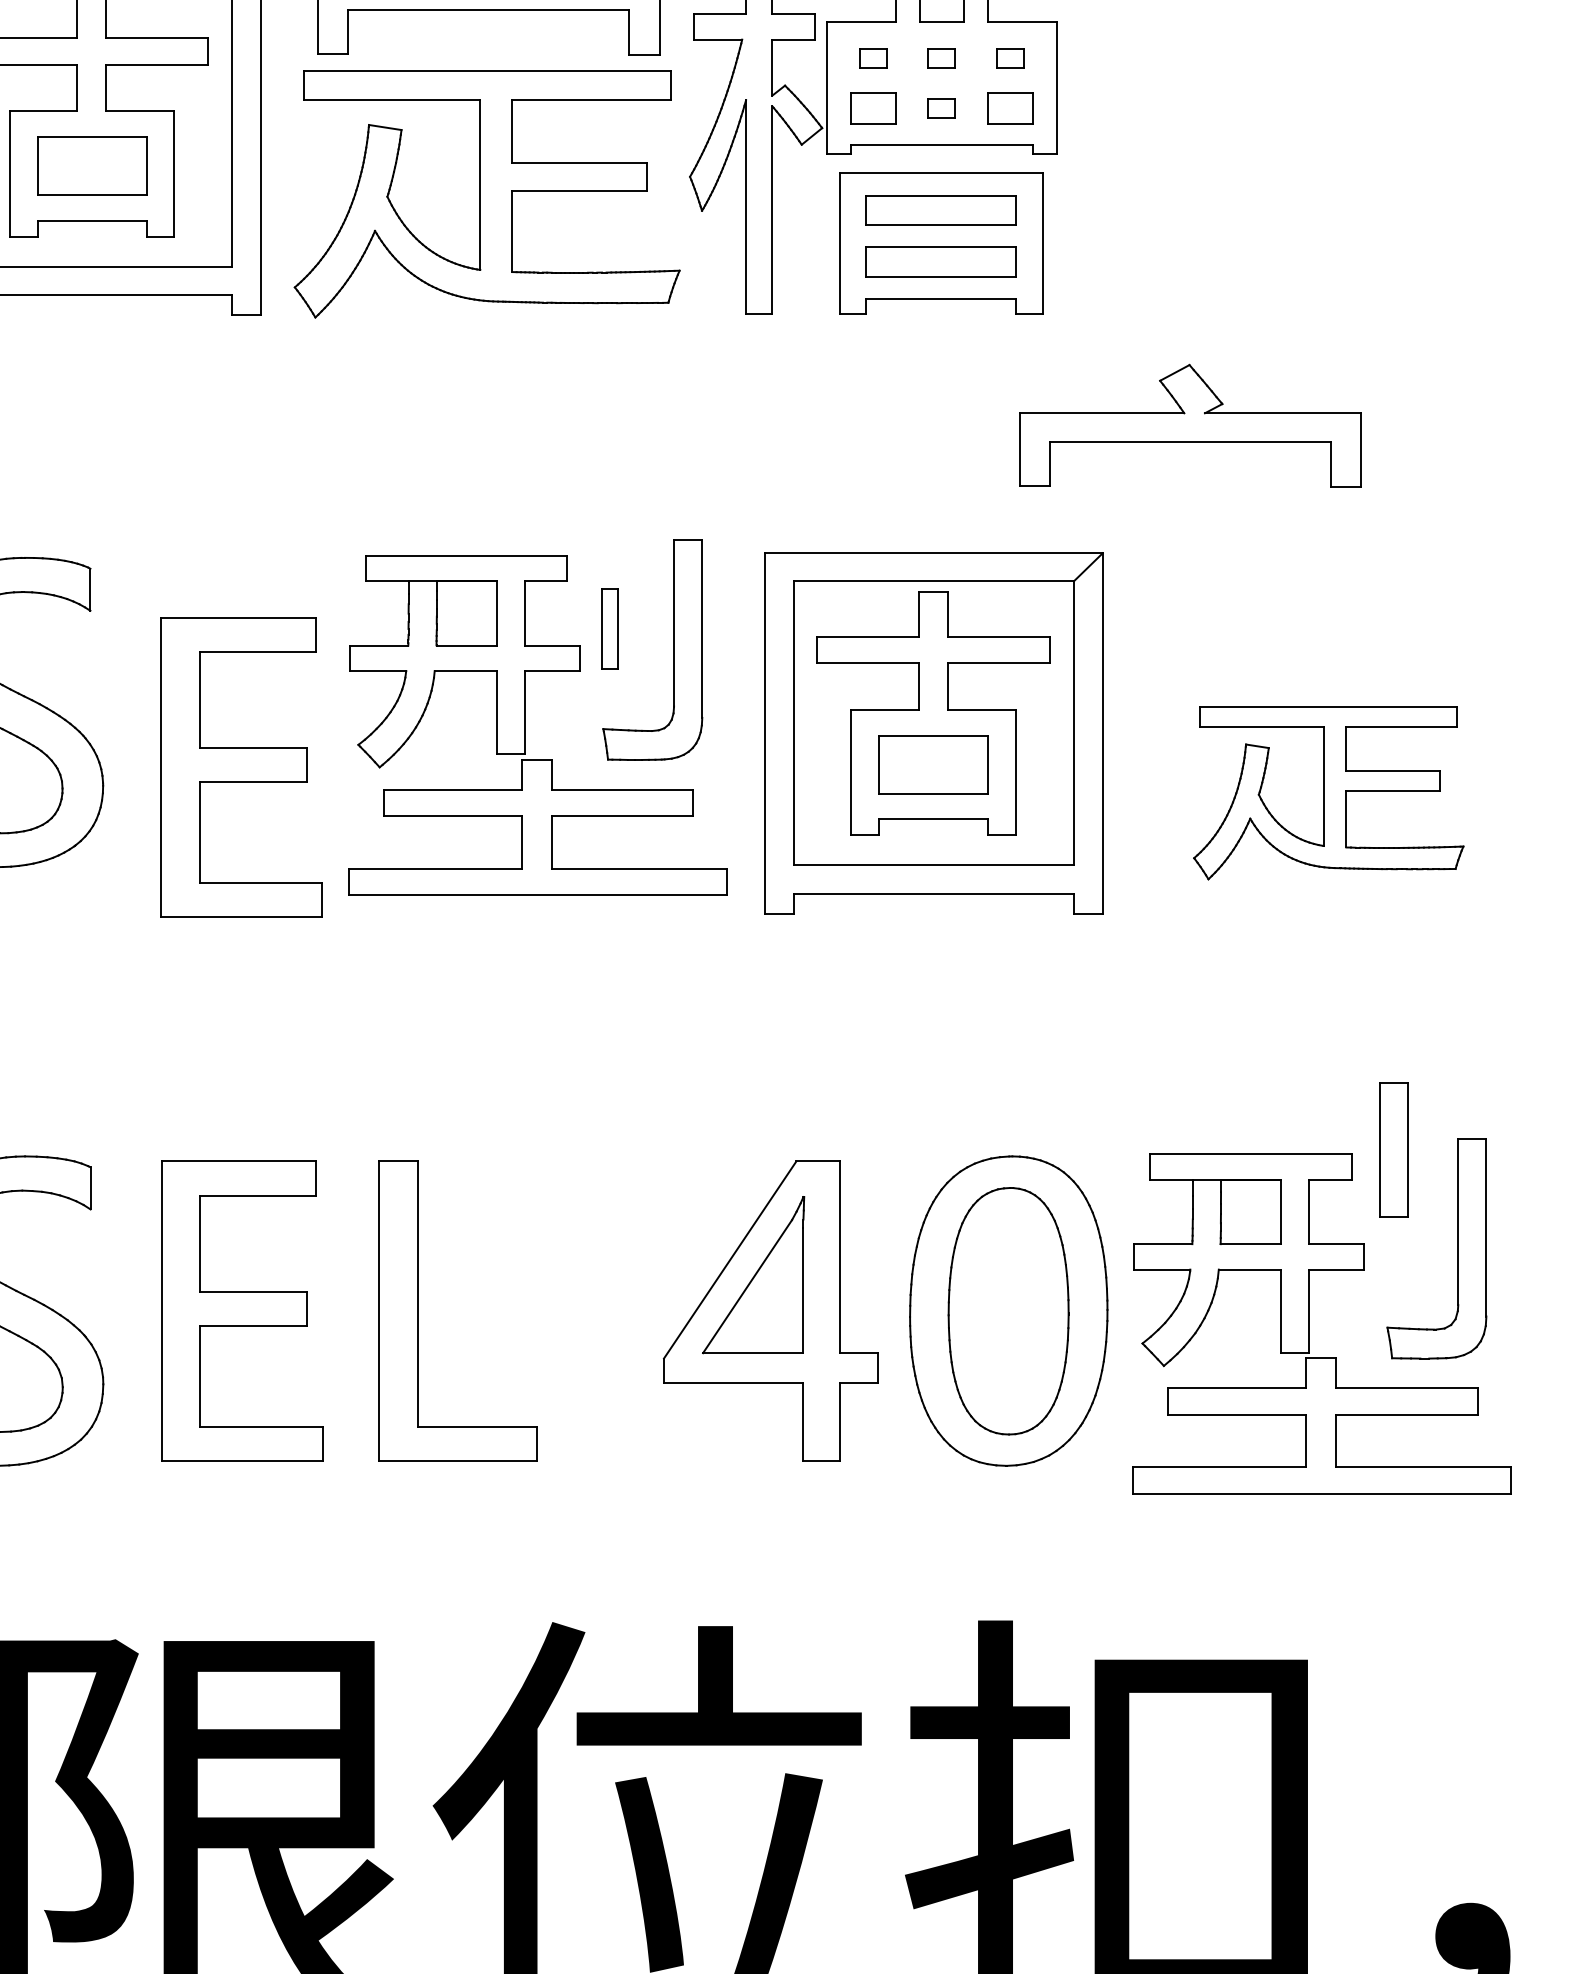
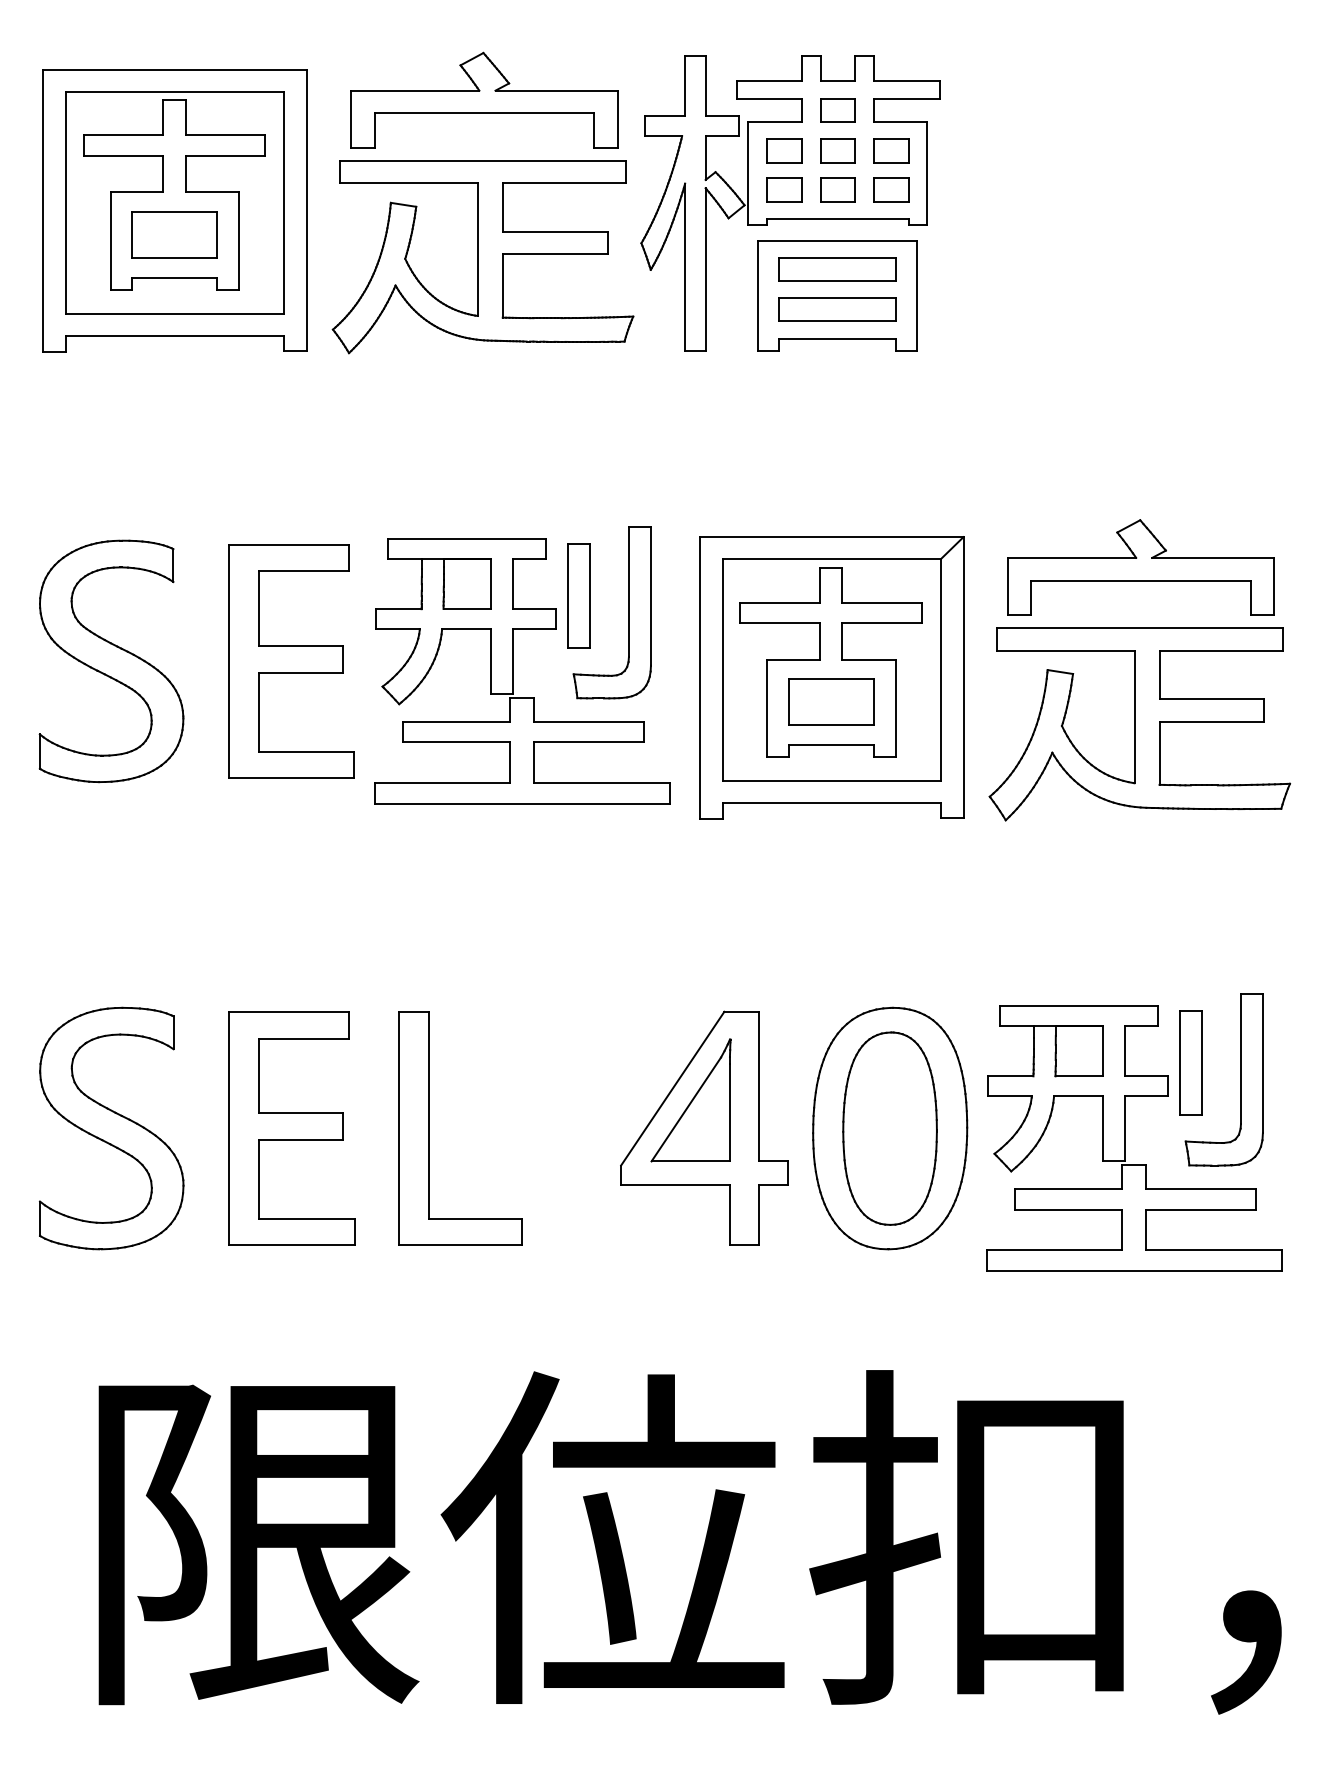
part: (873, 57) -> (784, 150), size x1.67
part: (941, 57) -> (837, 150), size x1.67
part: (1010, 57) -> (891, 150), size x1.67
part: (941, 107) -> (837, 189), size x1.67
part: (1189, 425) -> (1140, 567), moved
part: (609, 628) -> (578, 595), size x1.67
part: (241, 767) -> (291, 661), moved
part: (1328, 793) -> (1139, 724), size x1.43
part: (1393, 1149) -> (1190, 1062), moved

